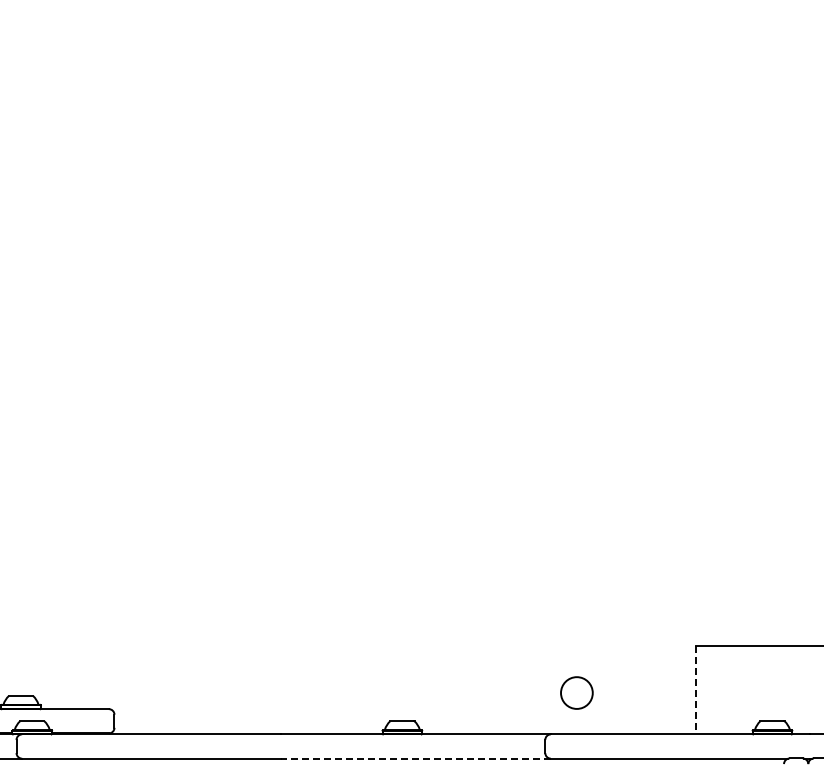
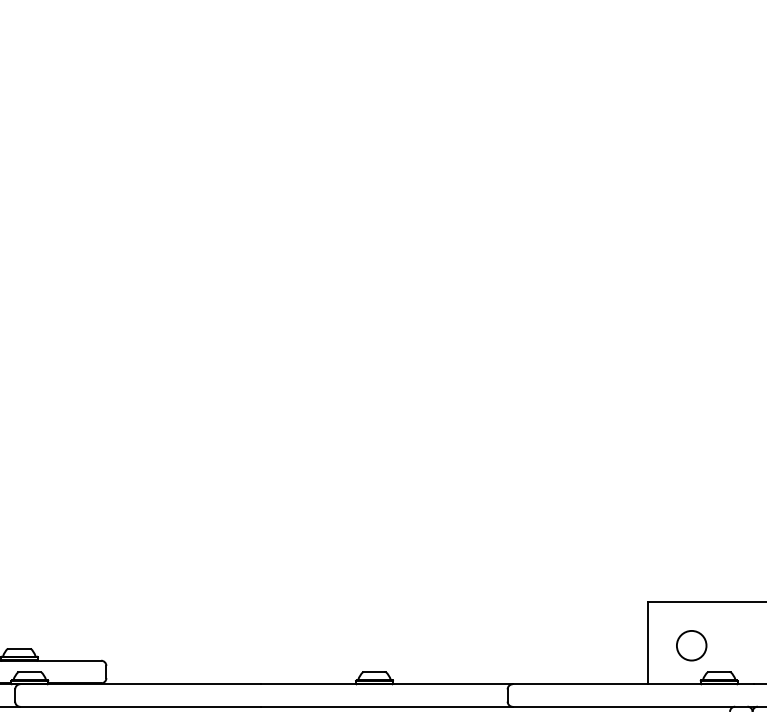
line: (696, 690) -> (648, 643), dashed -> solid
circle: (576, 692) -> (691, 645), moved
line: (415, 758) -> (386, 706), dashed -> solid

